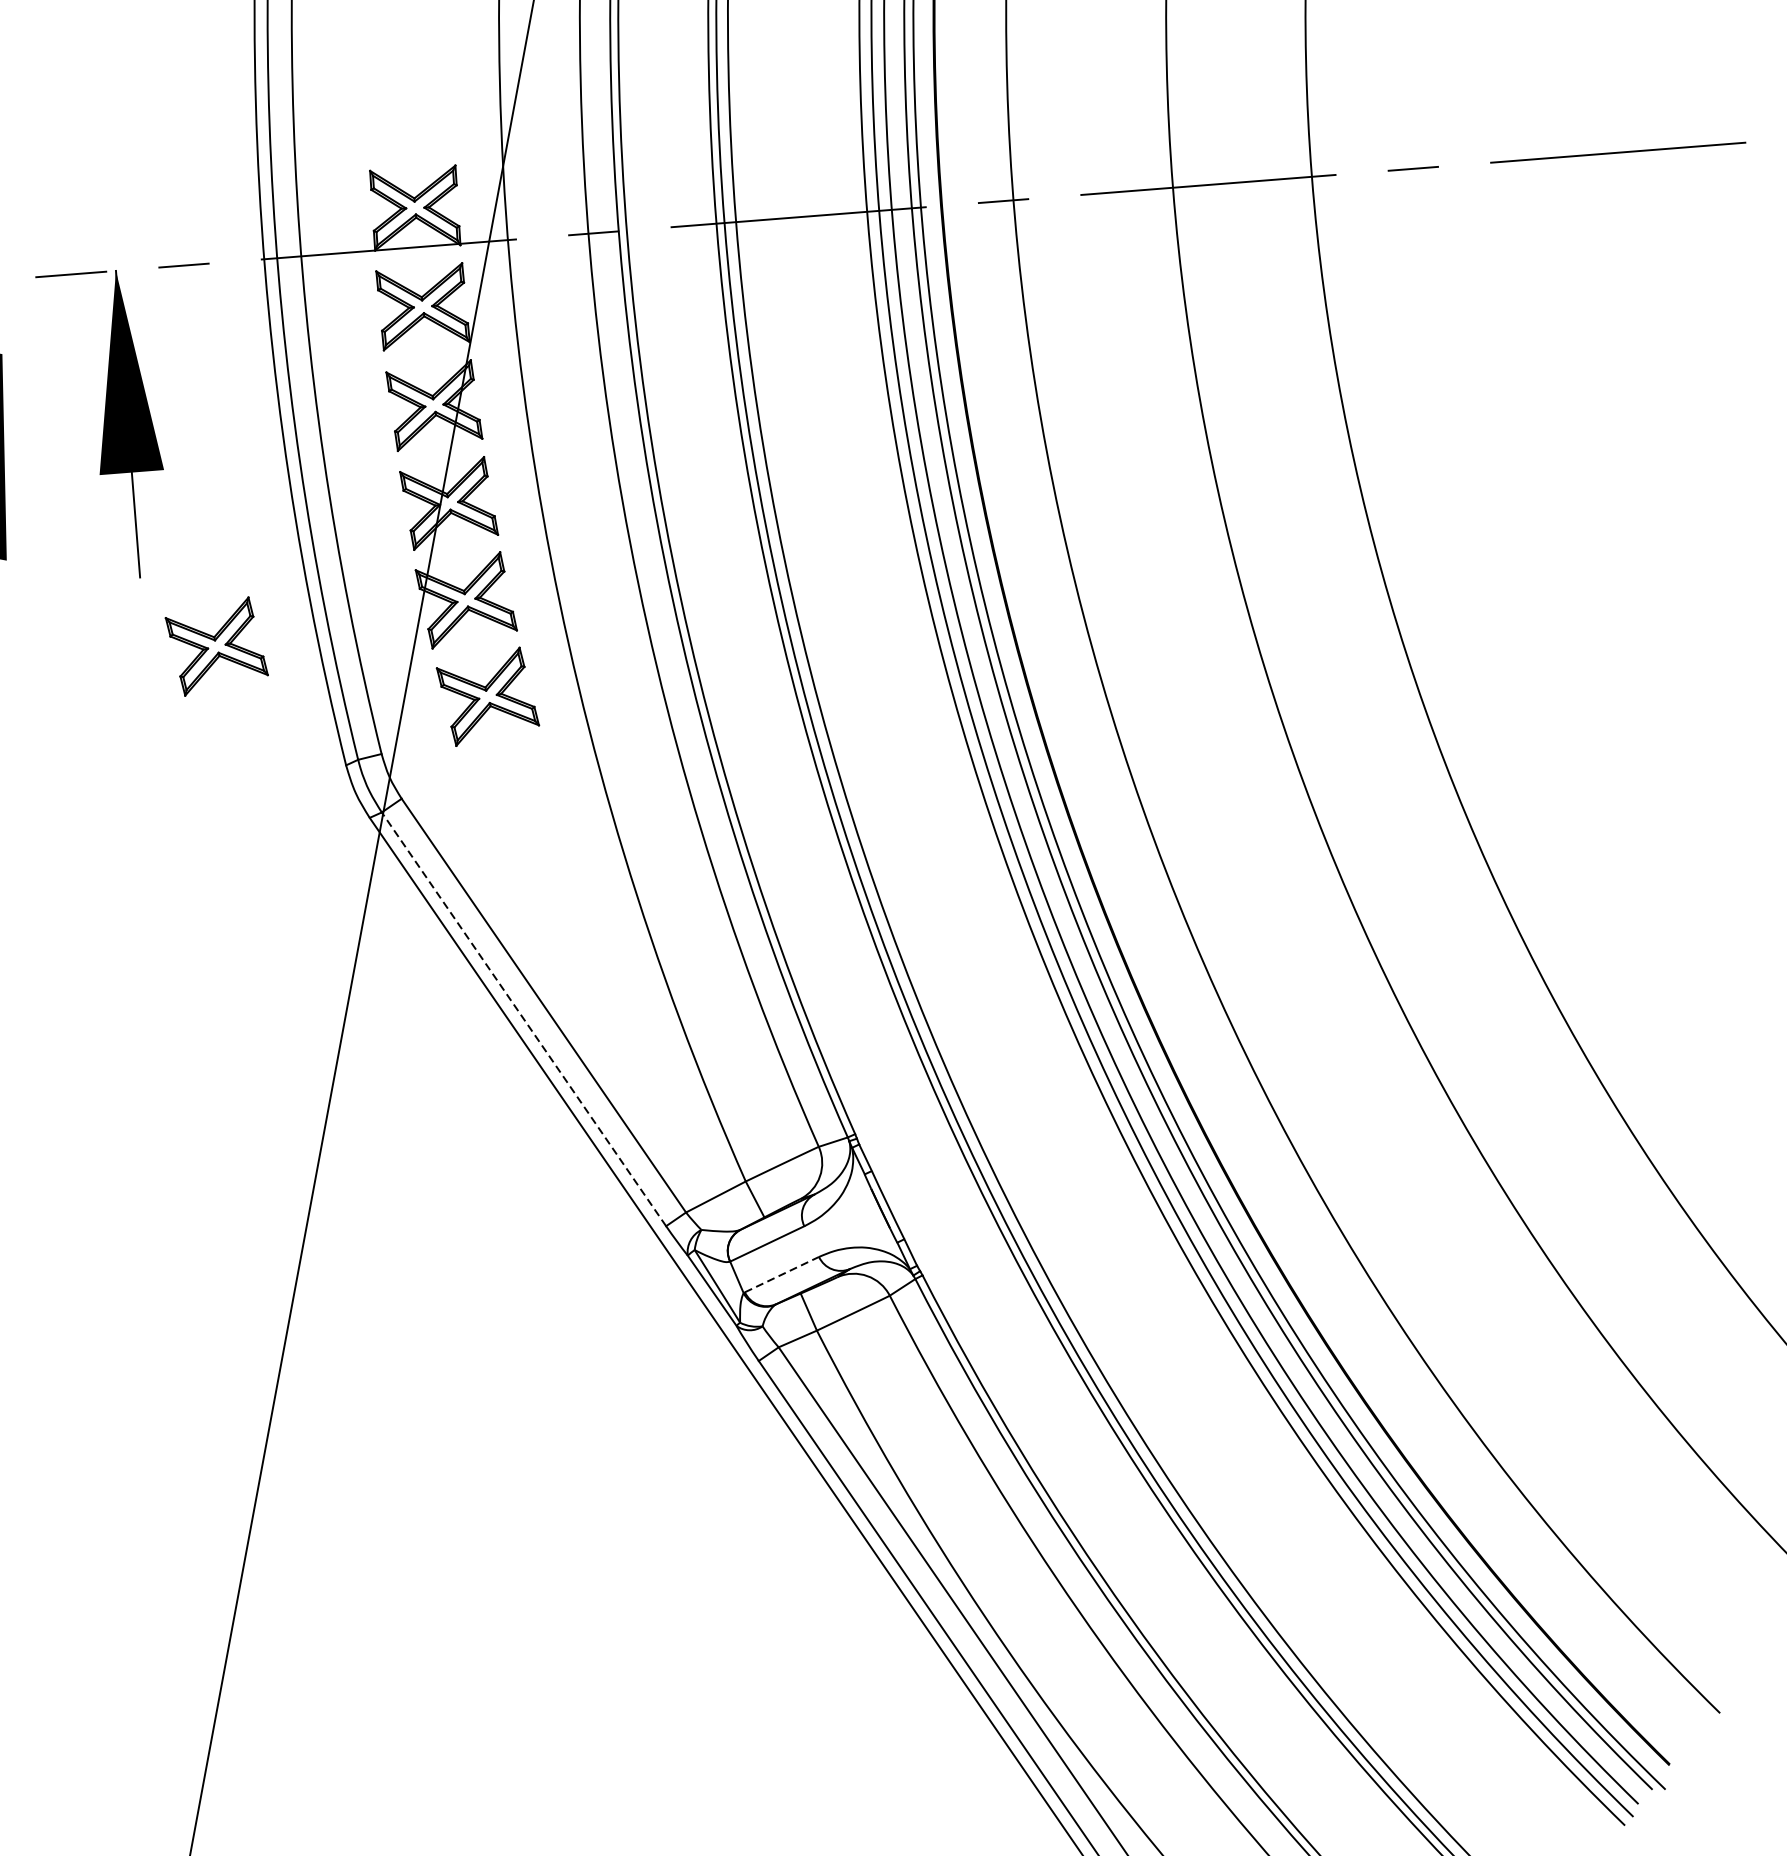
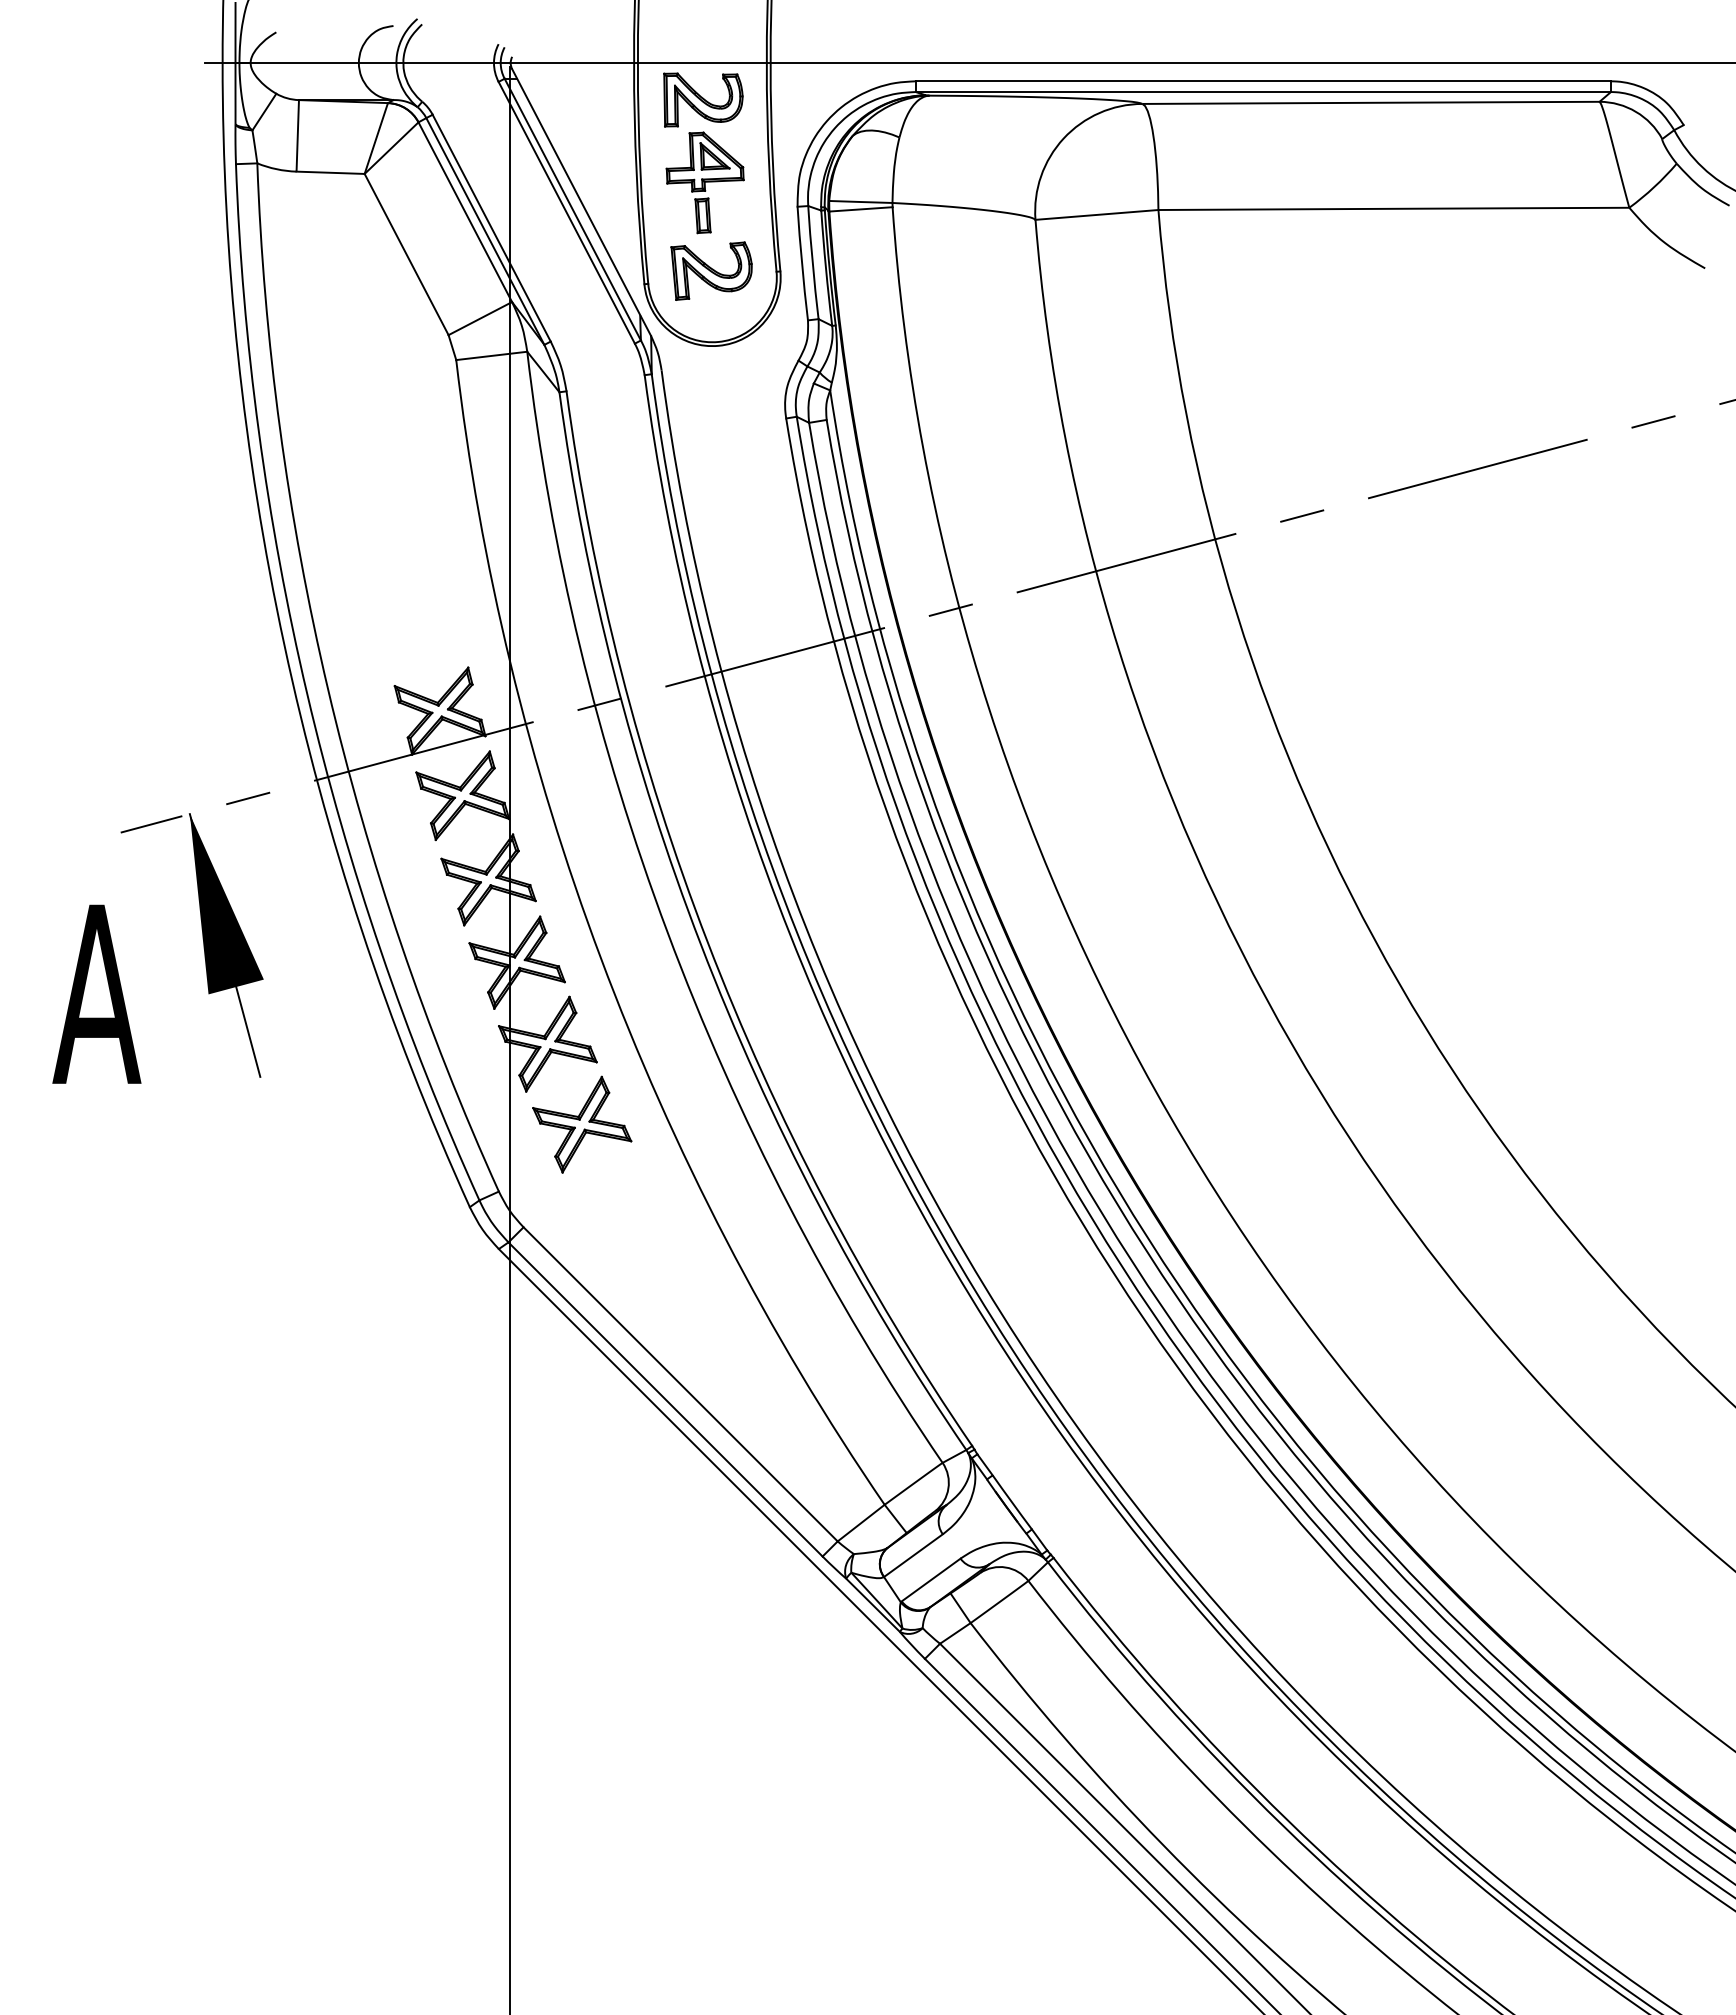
part: (217, 646) -> (338, 1124), removed
line: (523, 1019) -> (665, 1399), dashed -> solid
line: (782, 1274) -> (931, 1579), dashed -> solid

